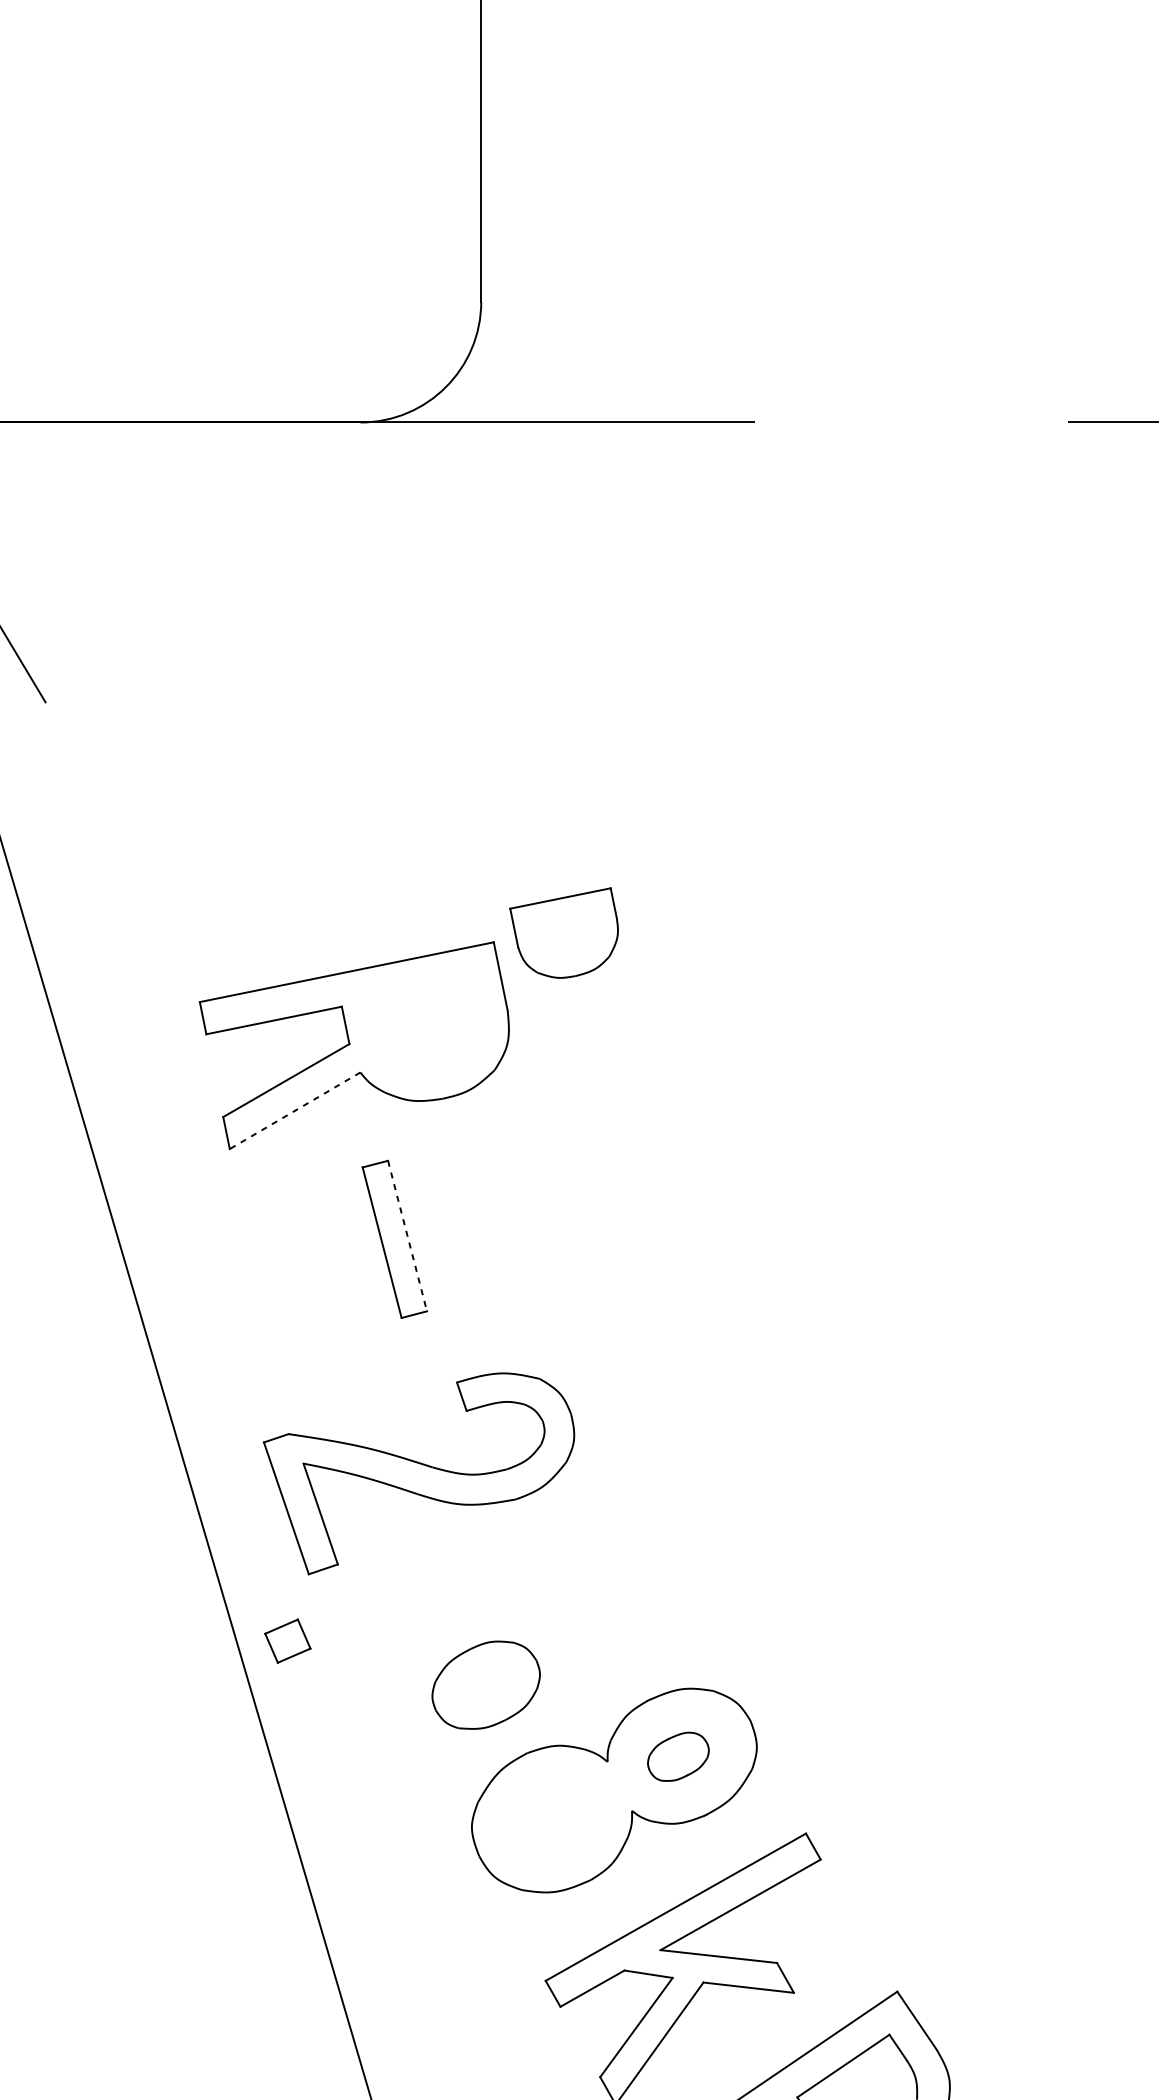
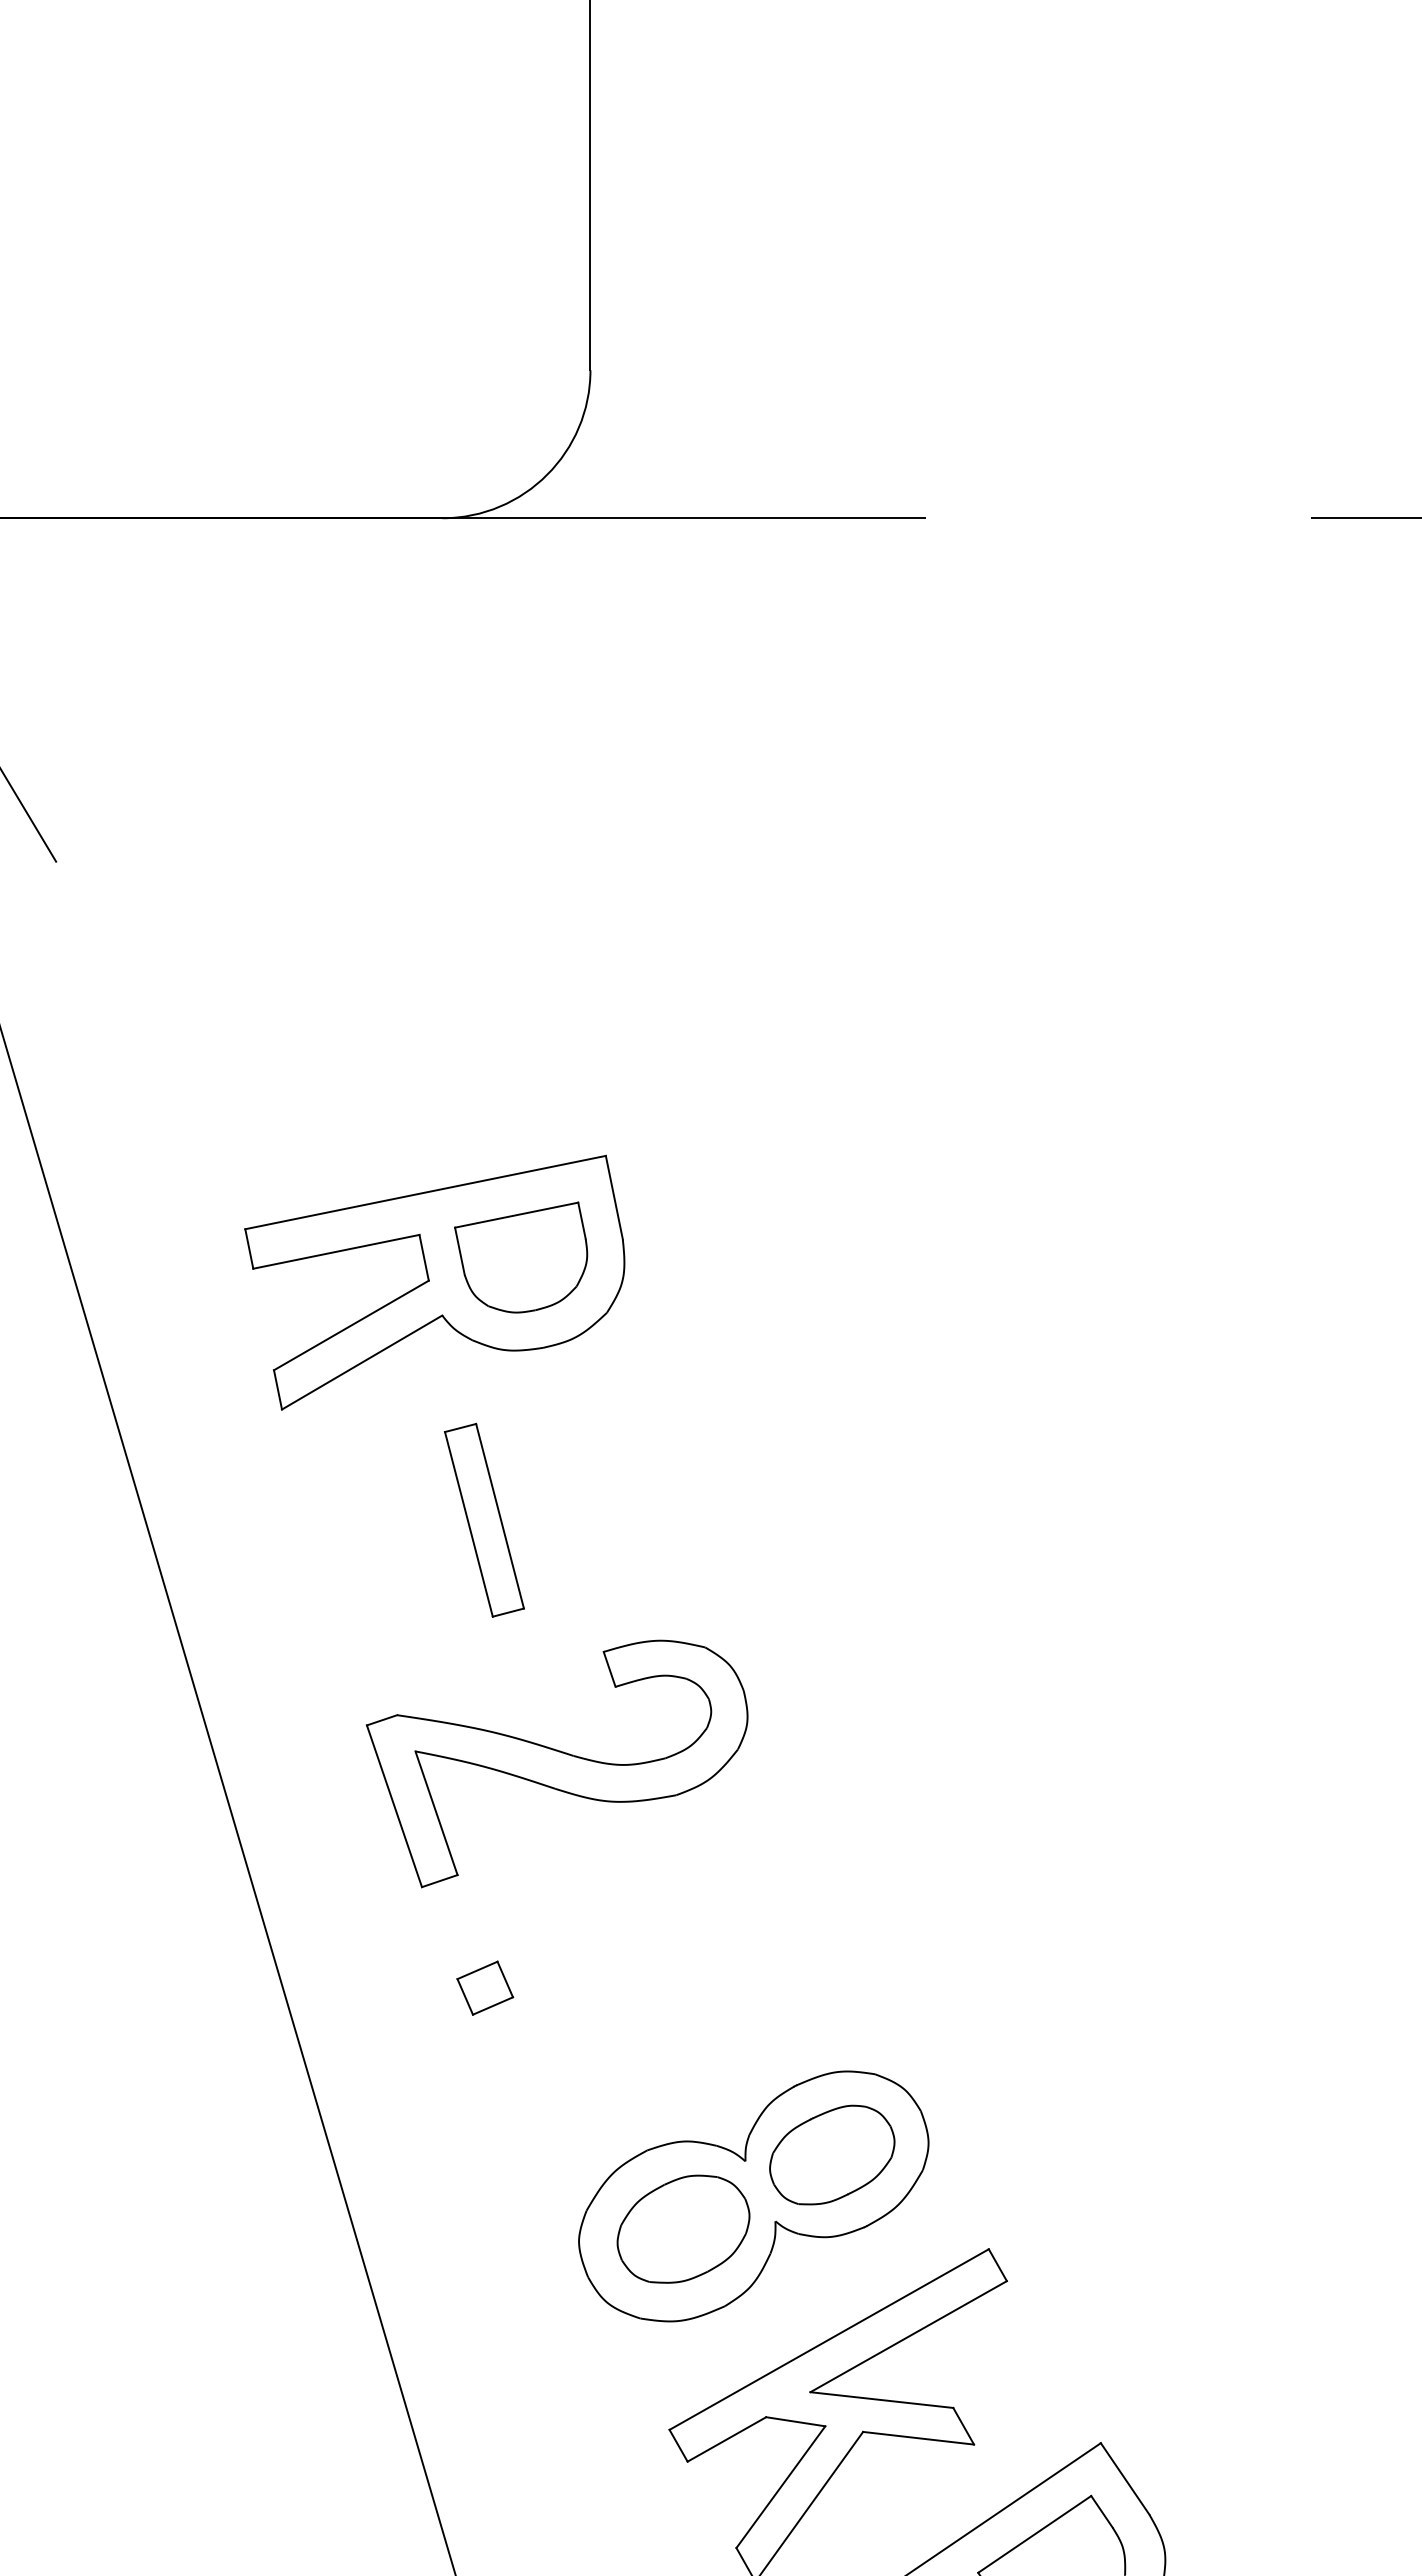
part: (564, 933) -> (521, 1257), moved
line: (295, 1110) -> (362, 1362), dashed -> solid
line: (407, 1236) -> (500, 1516), dashed -> solid
part: (419, 1473) -> (557, 1763), moved
part: (288, 1640) -> (485, 1987), moved
part: (486, 1684) -> (683, 2228), moved
part: (678, 1756) -> (832, 2154), size x1.67

